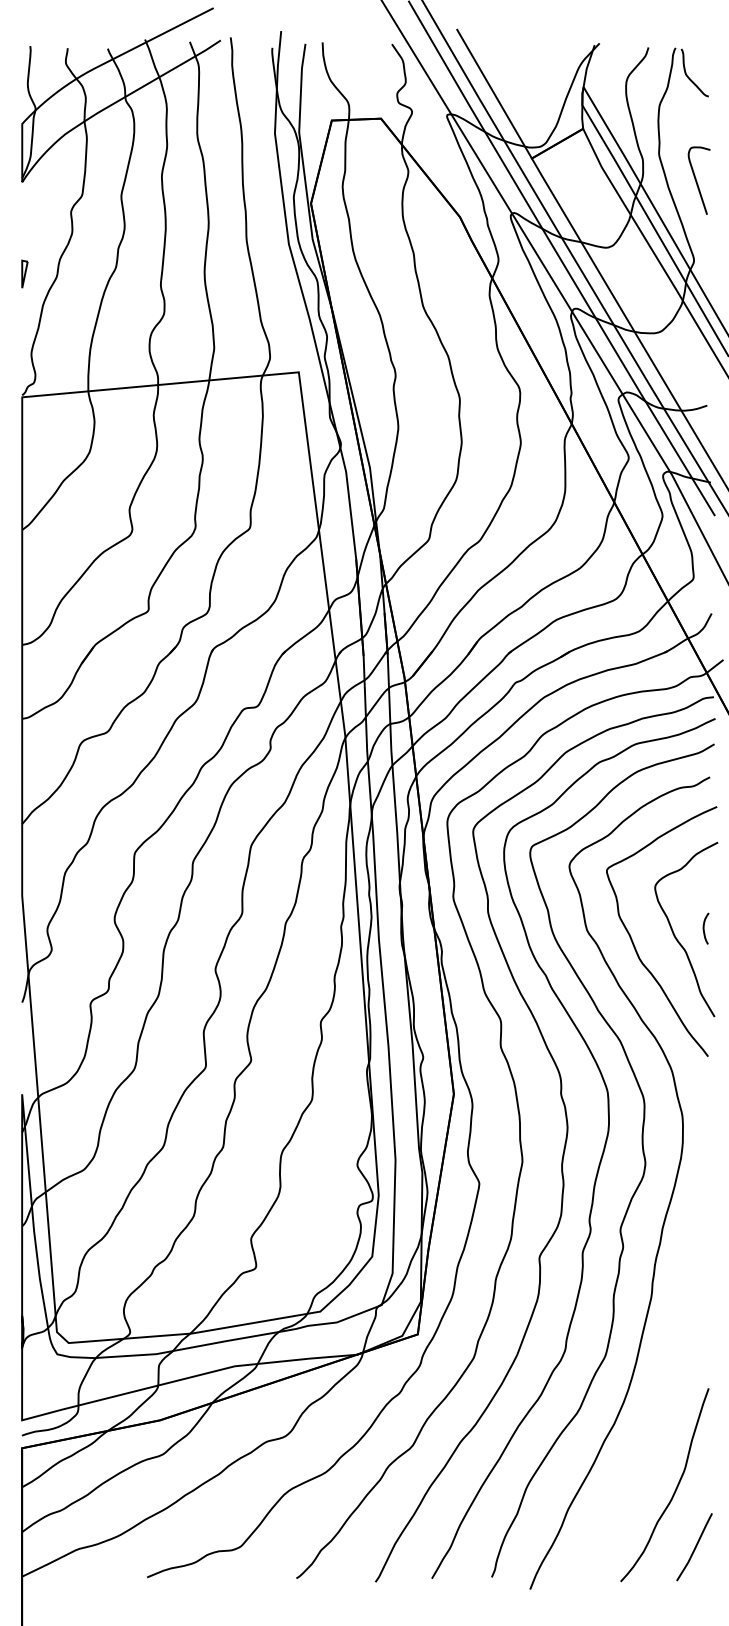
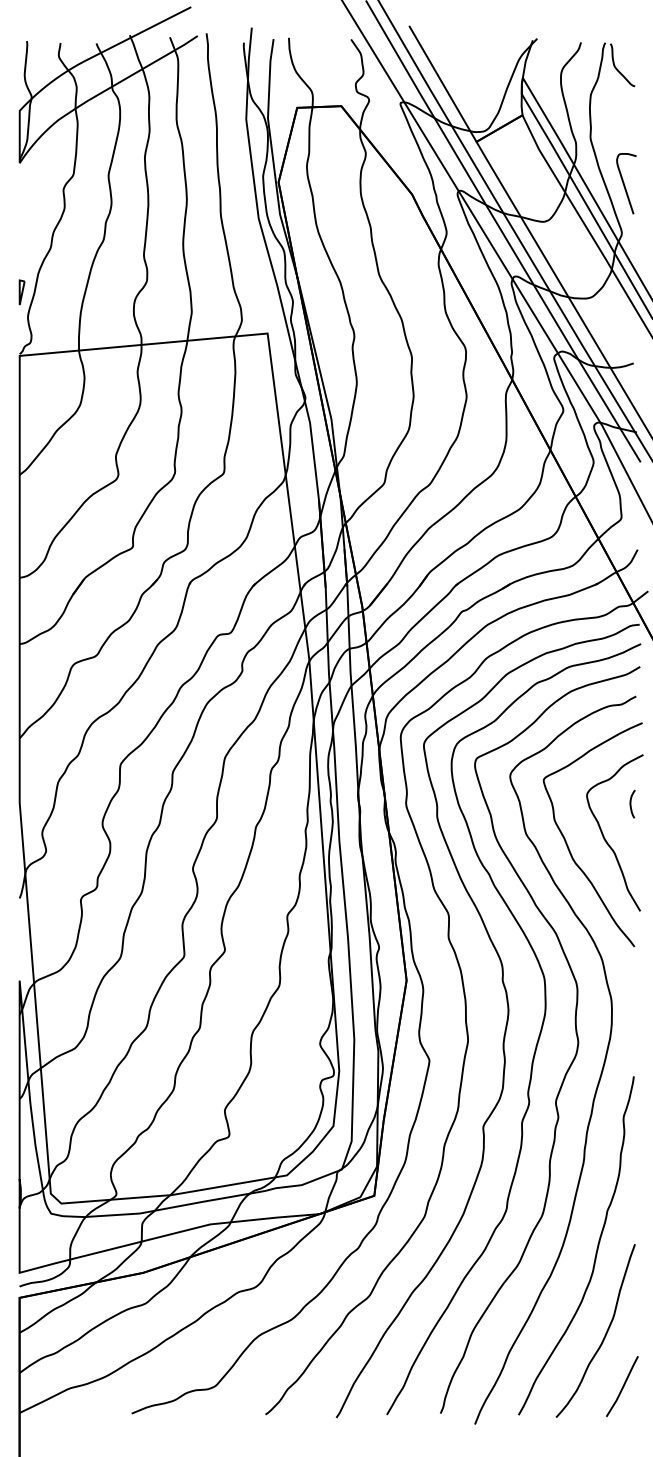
curve: (696, 180) -> (624, 183), moved
part: (24, 274) -> (21, 292), moved
curve: (704, 927) -> (631, 803), moved
curve: (665, 1393) -> (596, 1248), added

